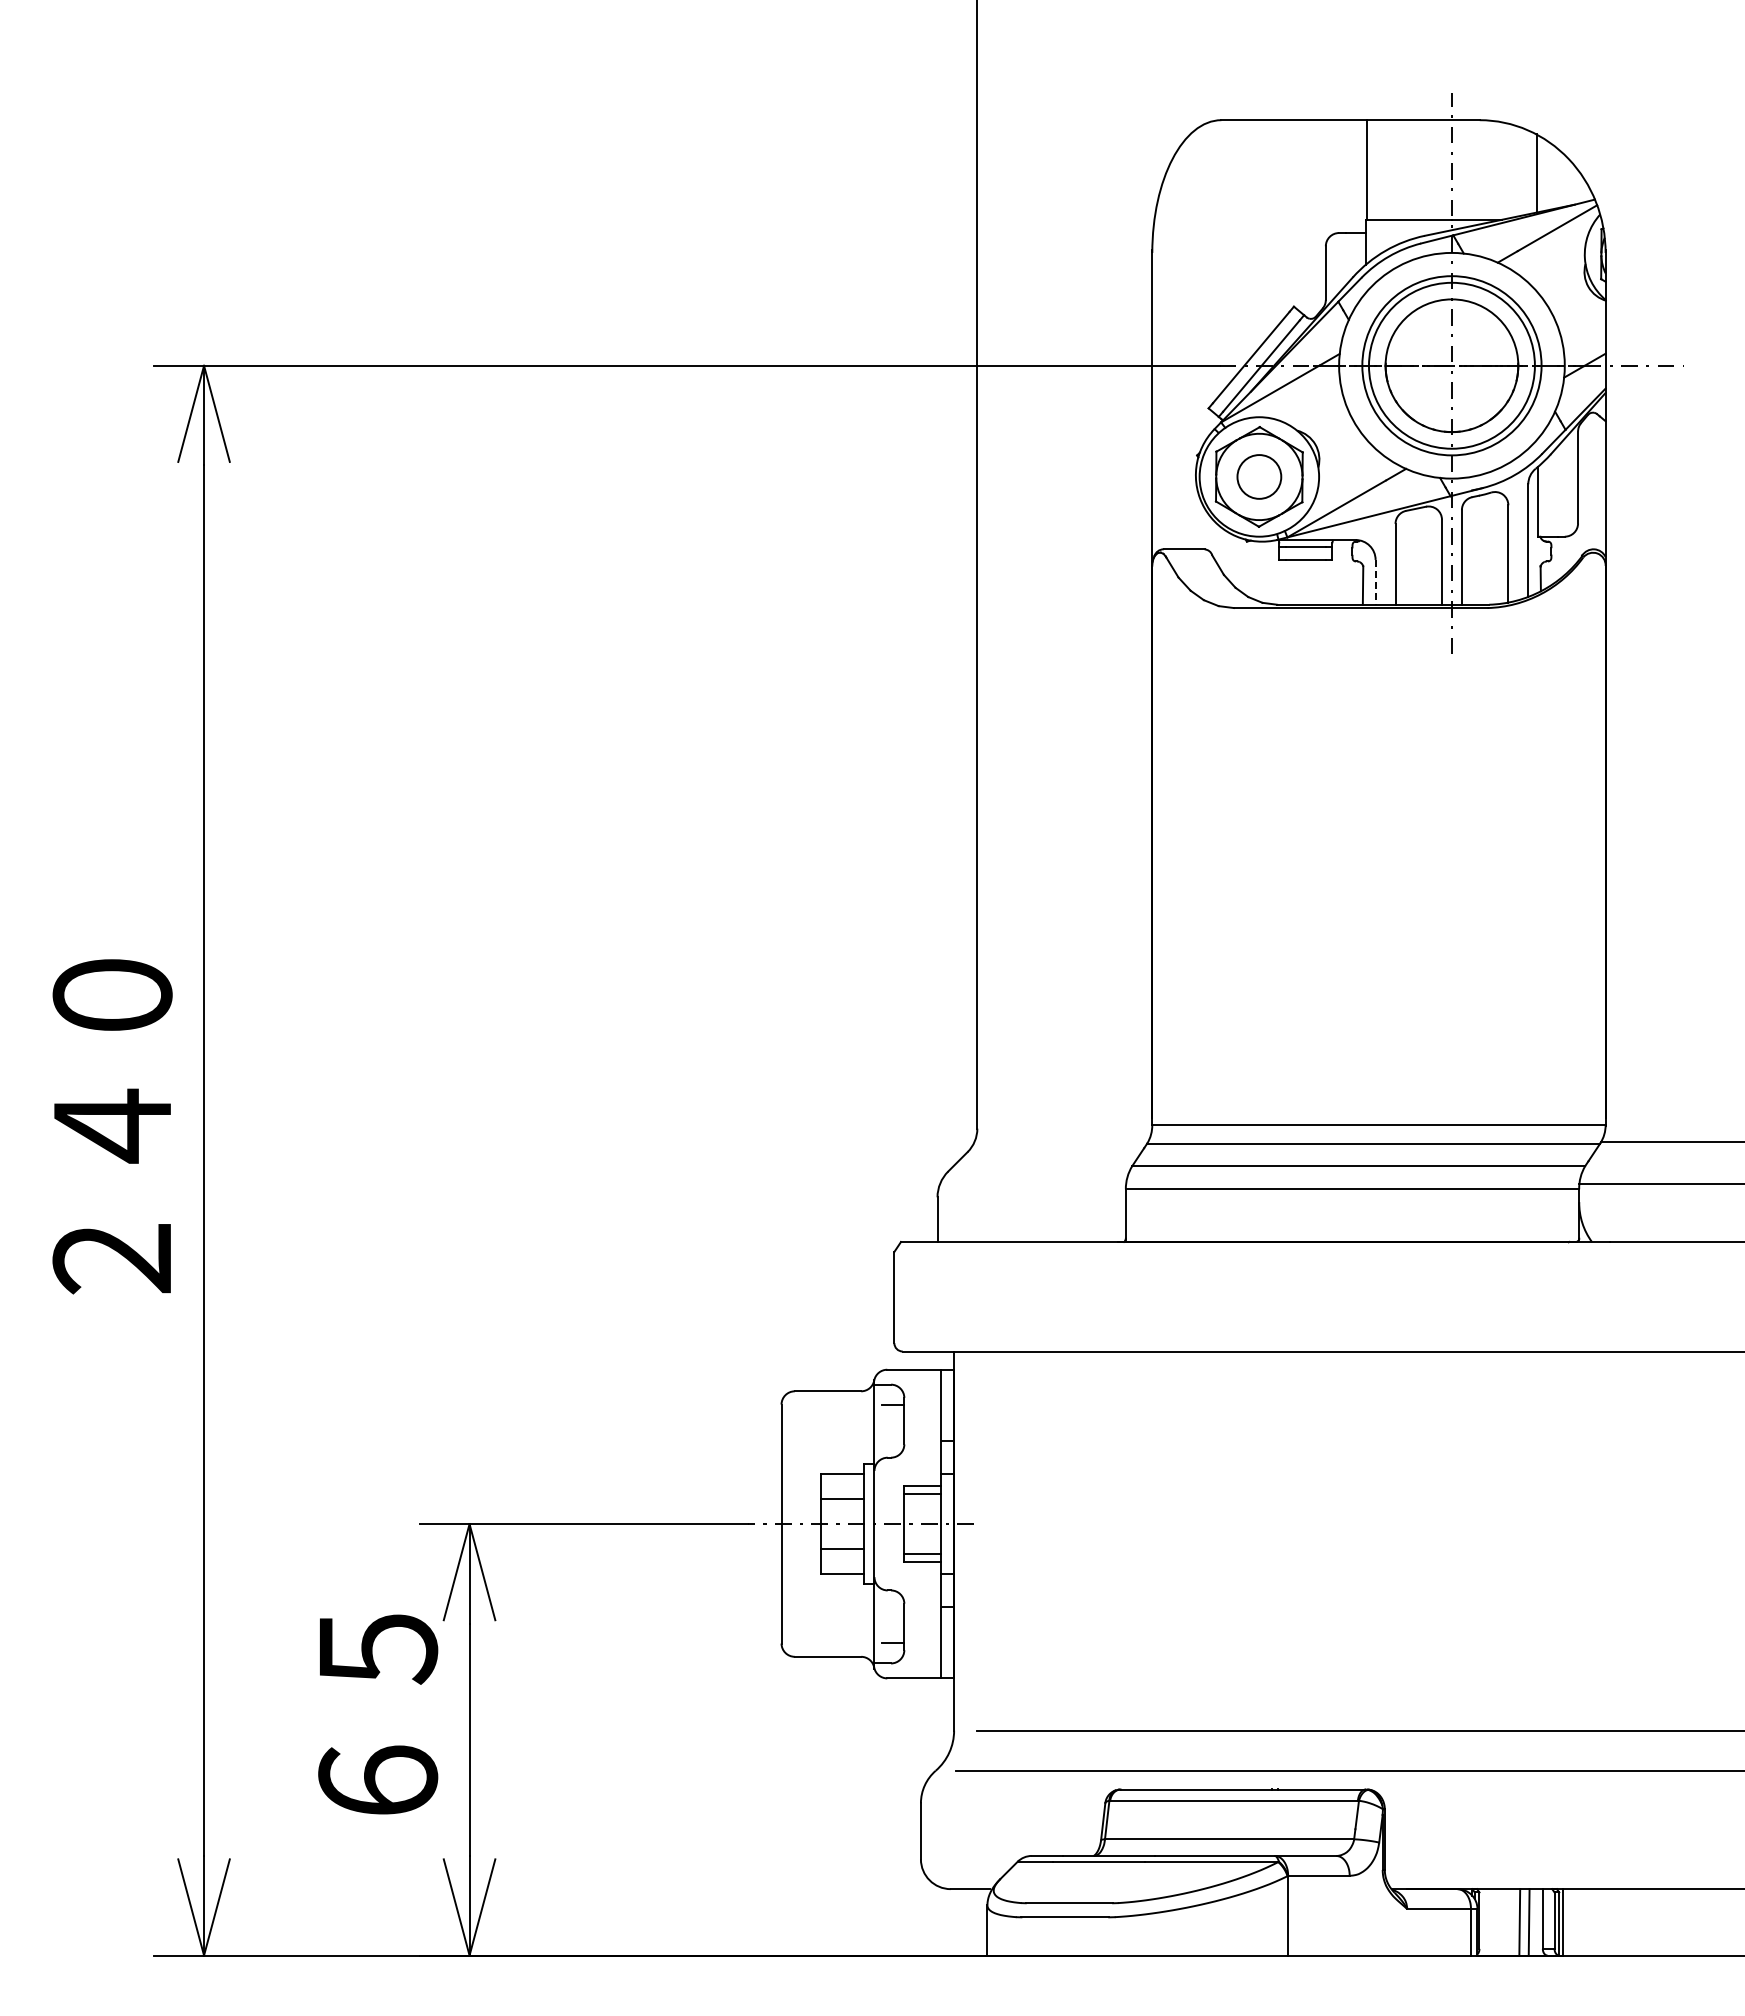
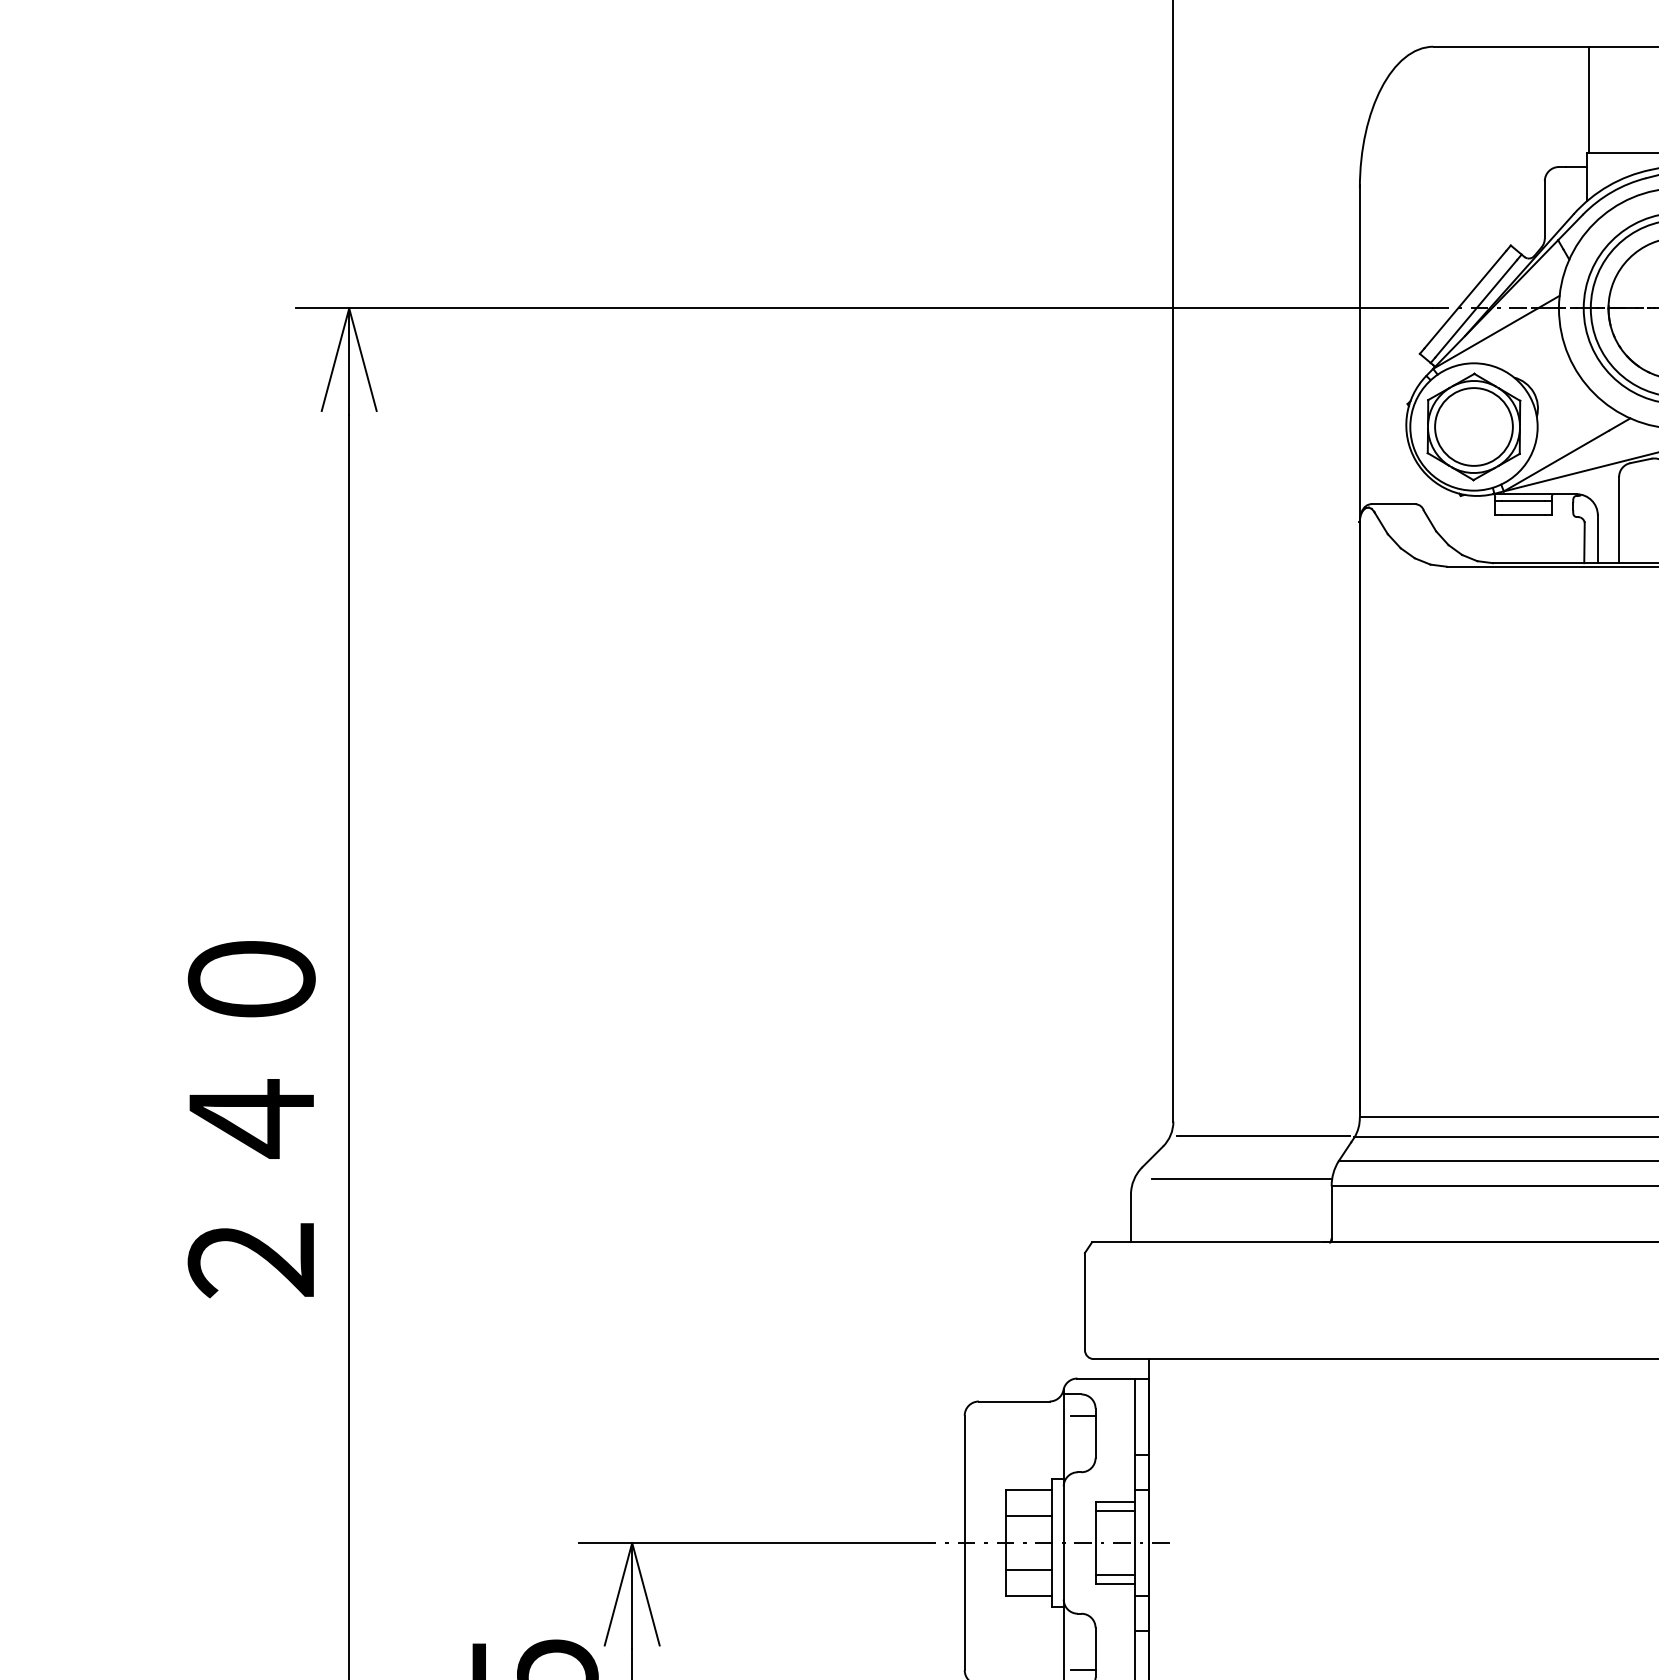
circle: (1258, 476) -> (1473, 426), size x1.67
line: (1375, 582) -> (1597, 539), dashed -> solid
line: (1061, 1142) -> (1263, 1136), added
line: (1041, 1182) -> (1241, 1178), added

